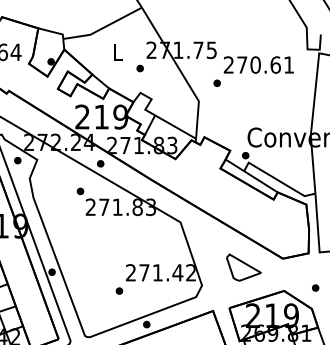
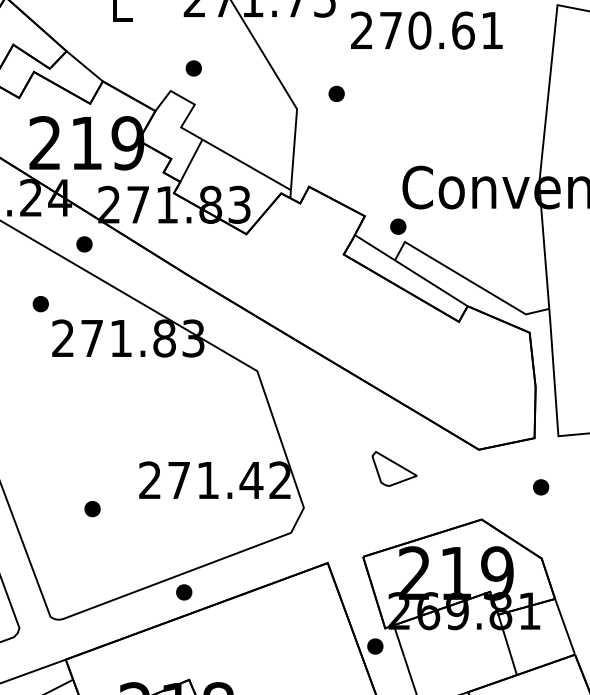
part: (139, 68) -> (192, 68), moved
part: (216, 82) -> (335, 92), moved
part: (243, 267) -> (393, 468), size x0.6
part: (315, 287) -> (540, 486), moved
part: (119, 290) -> (92, 507), moved

